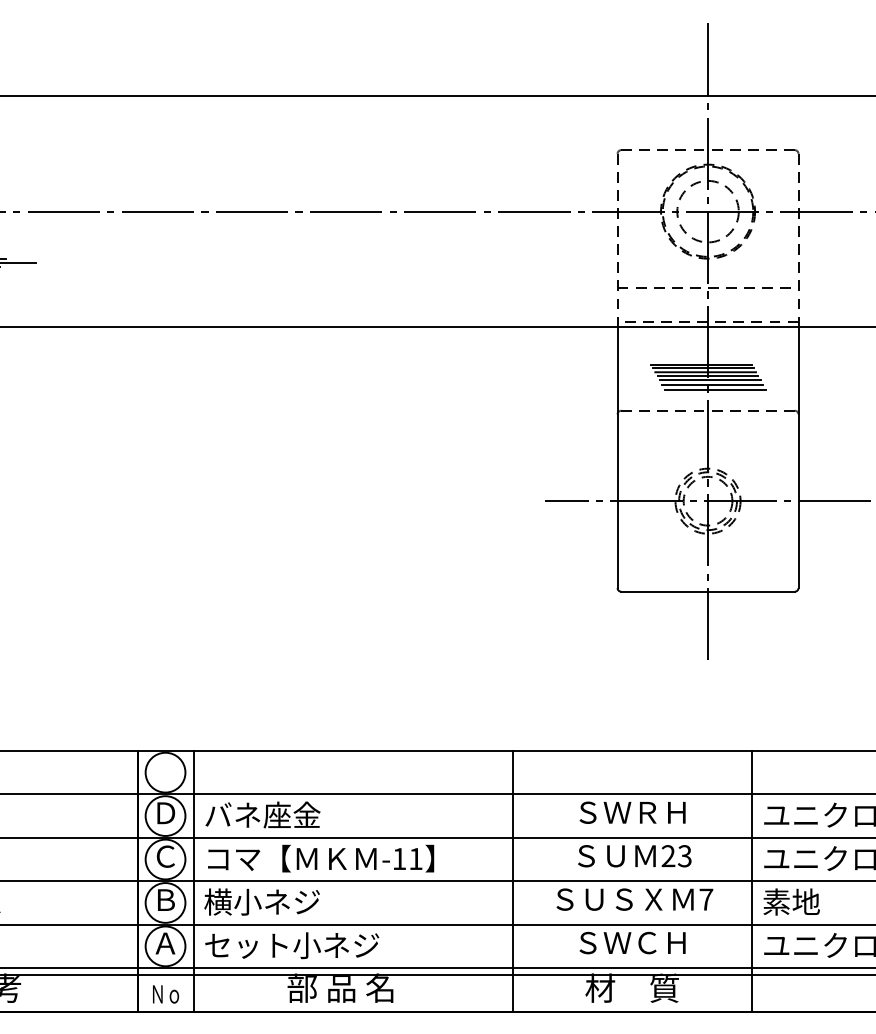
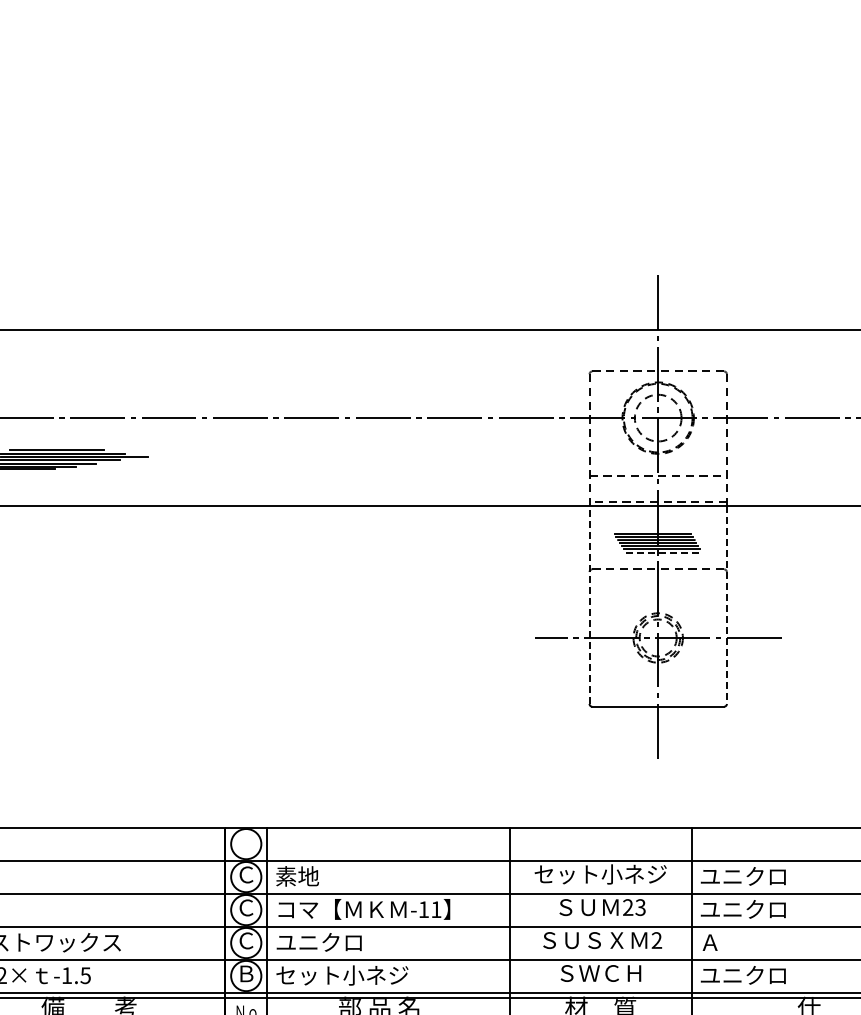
line: (716, 389) -> (664, 553), solid -> dashed
line: (617, 458) -> (589, 605), solid -> dashed
line: (797, 458) -> (726, 605), solid -> dashed
text: (165, 812) -> (246, 874), Ｄ -> Ｃ
text: (632, 812) -> (600, 874), ＳＷＲＨ -> セット小ネジ
text: (261, 815) -> (319, 876), バネ座金 -> 素地
text: (165, 899) -> (246, 940), Ｂ -> Ｃ
text: (705, 899) -> (656, 940), 7 -> 2
text: (261, 902) -> (319, 942), 横小ネジ -> ユニクロ
text: (791, 902) -> (721, 942), 素地 -> Ａ
text: (164, 943) -> (245, 973), Ａ -> Ｂ

